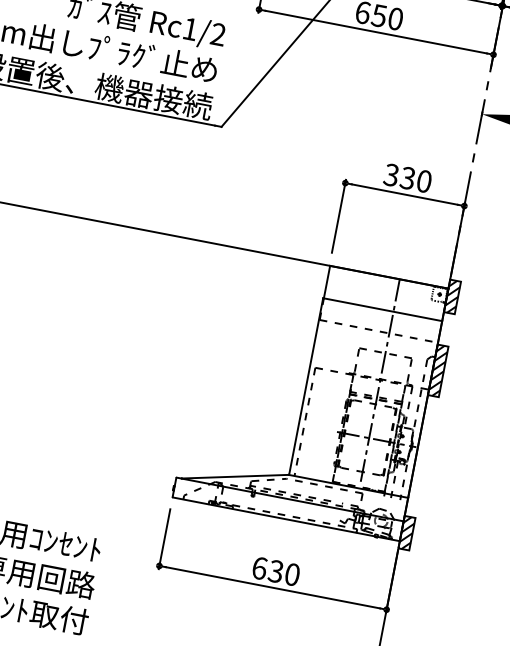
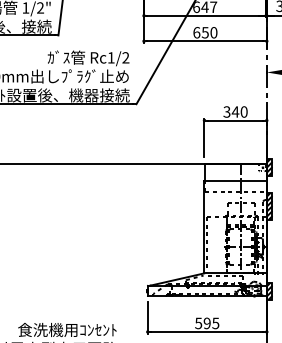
text: (407, 177) -> (235, 111), 330 -> 340
text: (276, 571) -> (207, 323), 630 -> 595

